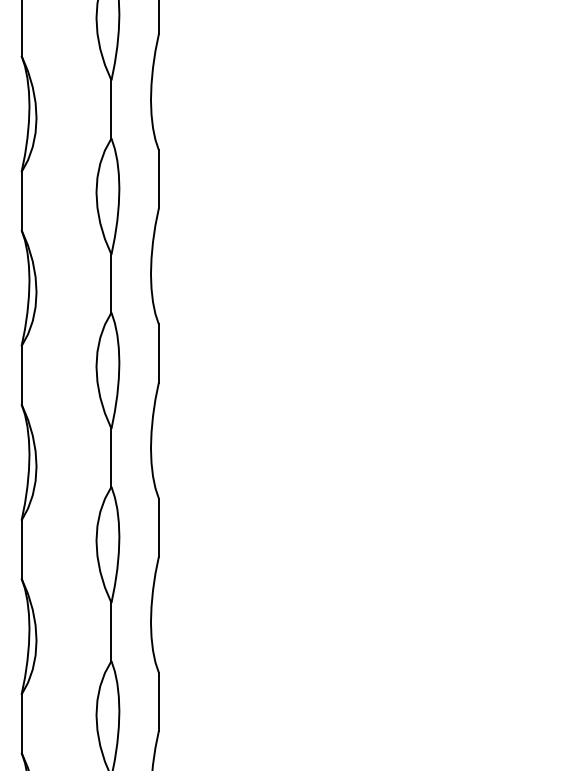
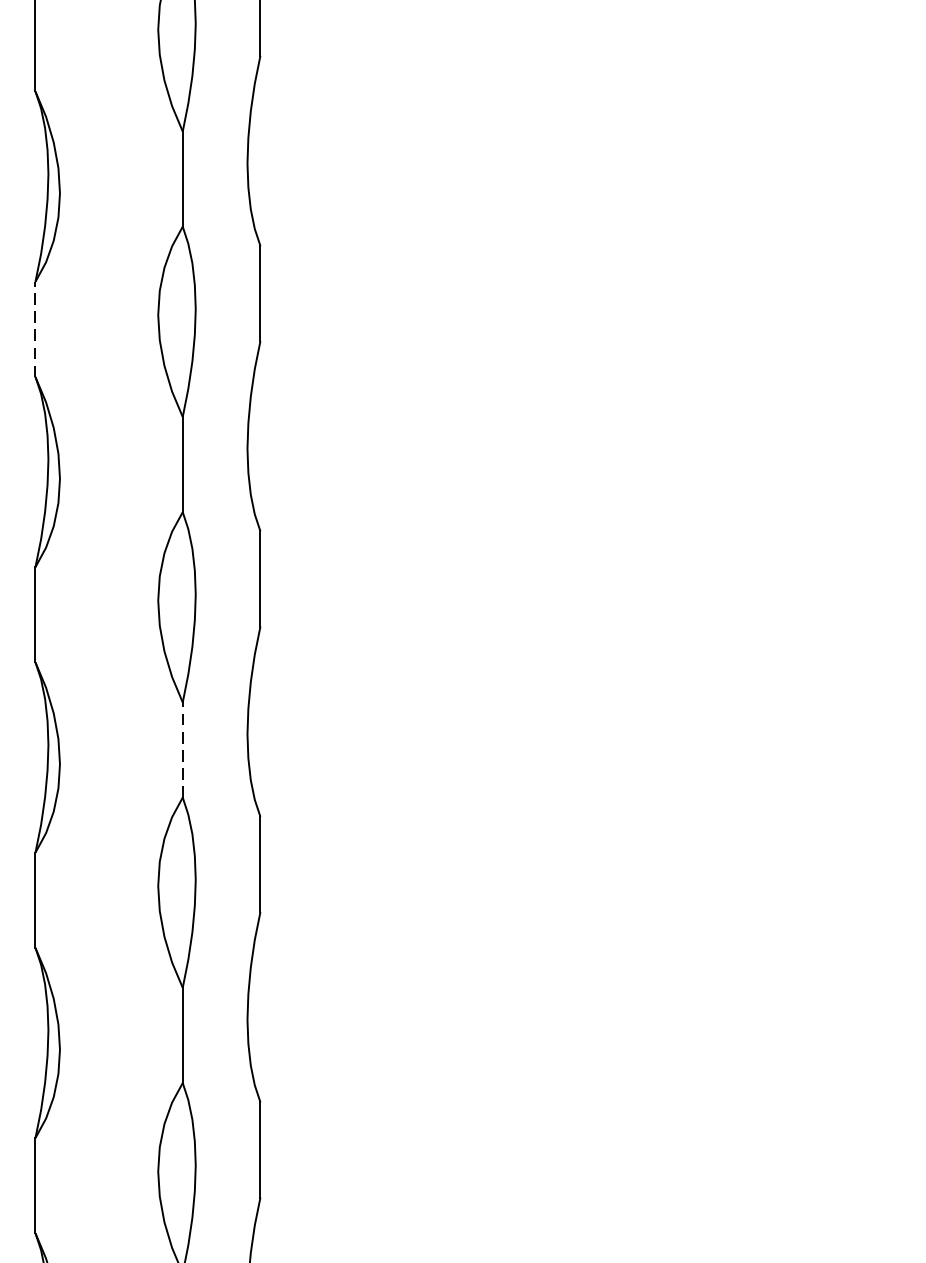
line: (21, 200) -> (35, 328), solid -> dashed
line: (111, 457) -> (182, 749), solid -> dashed

